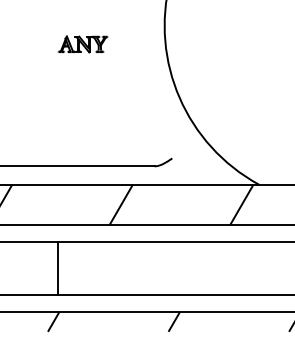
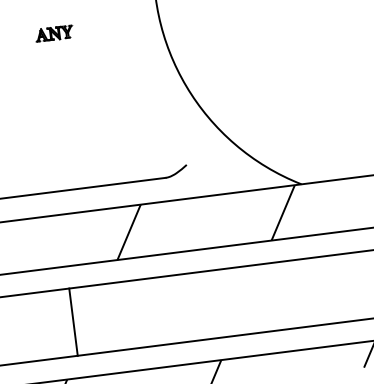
part: (82, 44) -> (53, 33), size x0.6
line: (57, 268) -> (73, 322), moved

